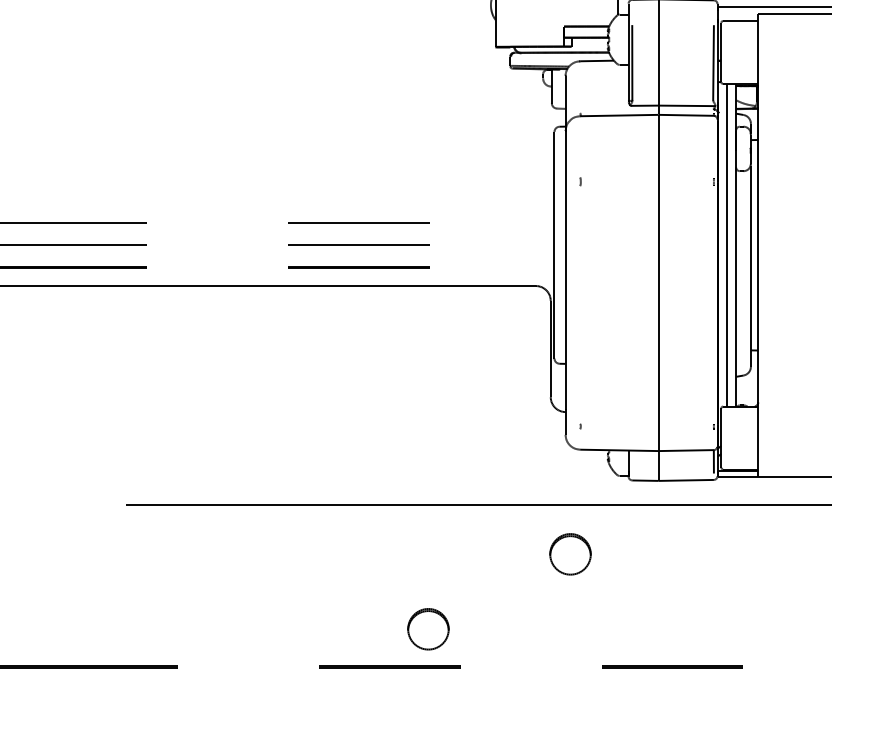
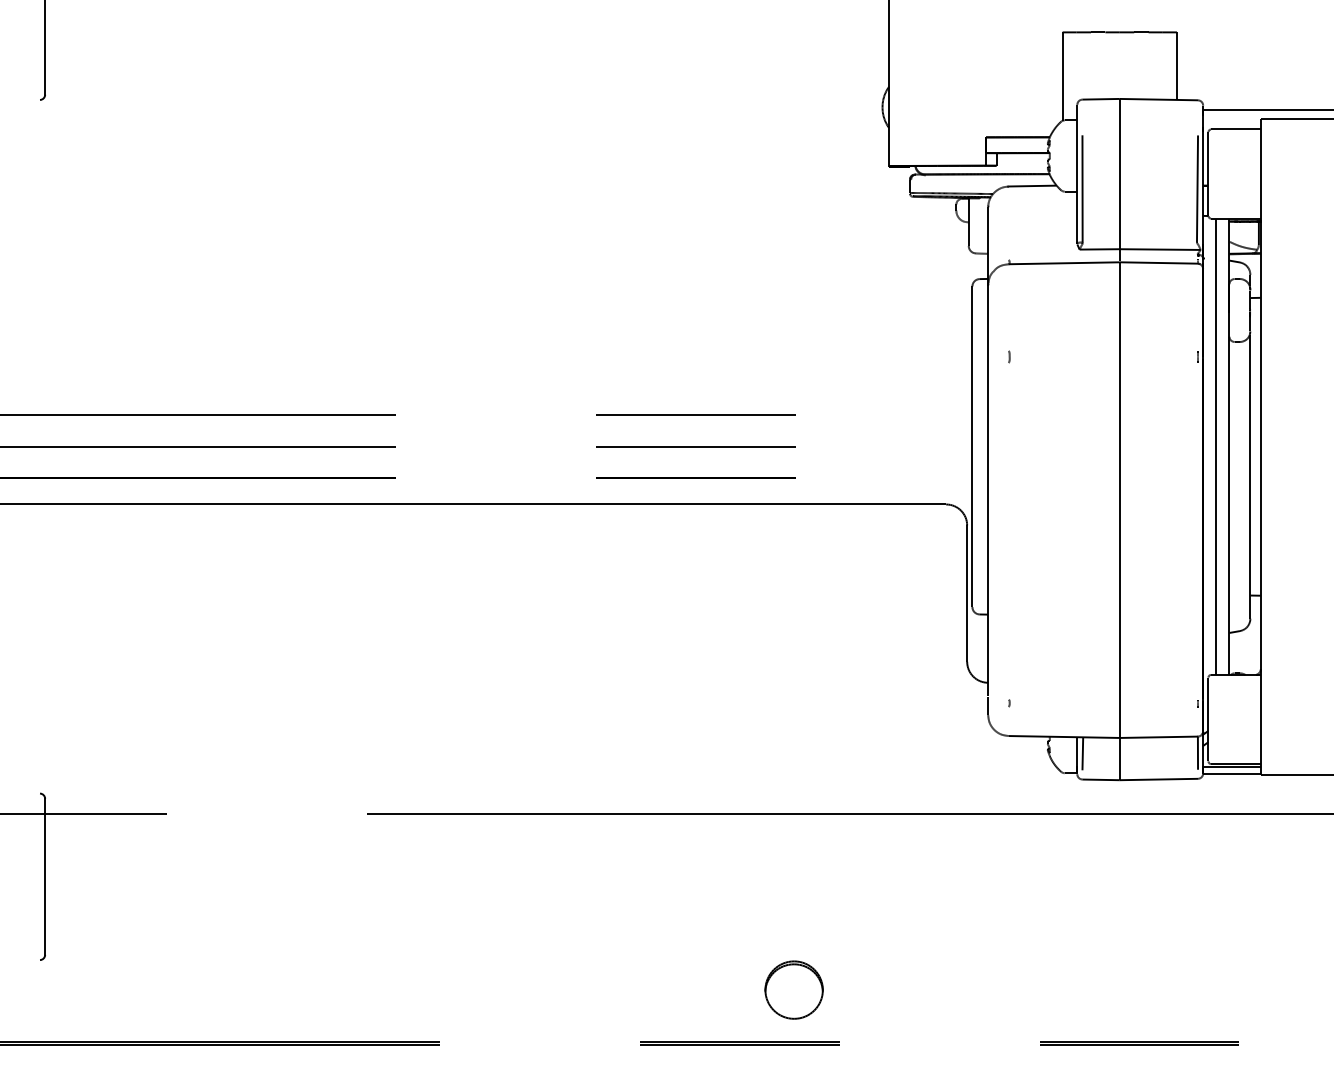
line: (632, 462) -> (1082, 753), added
part: (570, 553) -> (994, 883), removed

